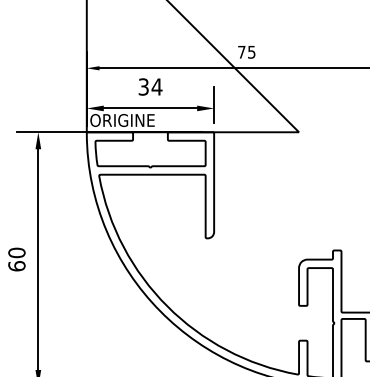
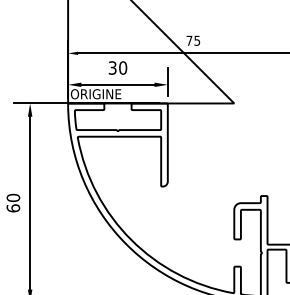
text: (156, 86) -> (122, 67), 34 -> 30

